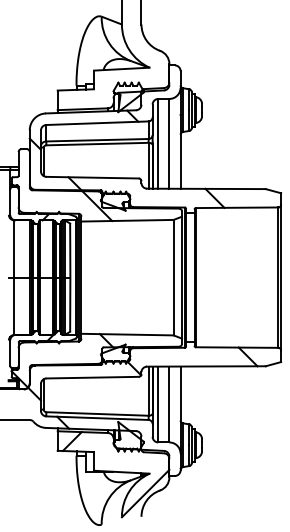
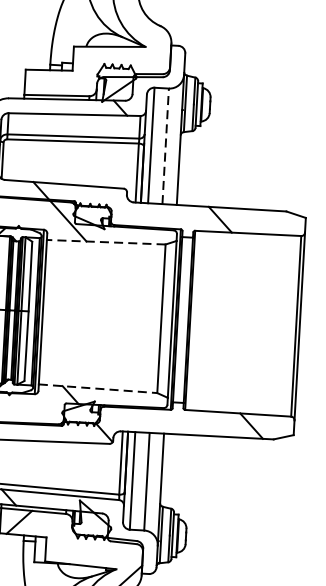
line: (169, 143) -> (165, 145), solid -> dashed
line: (127, 220) -> (106, 241), solid -> dashed
line: (128, 334) -> (99, 388), solid -> dashed

